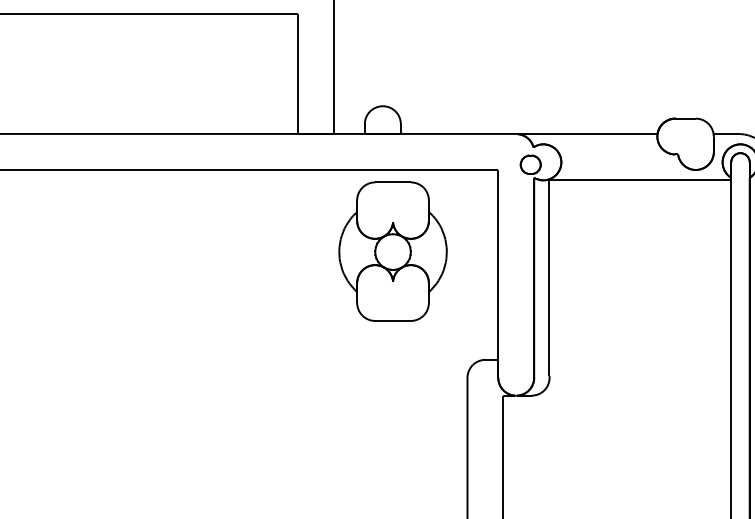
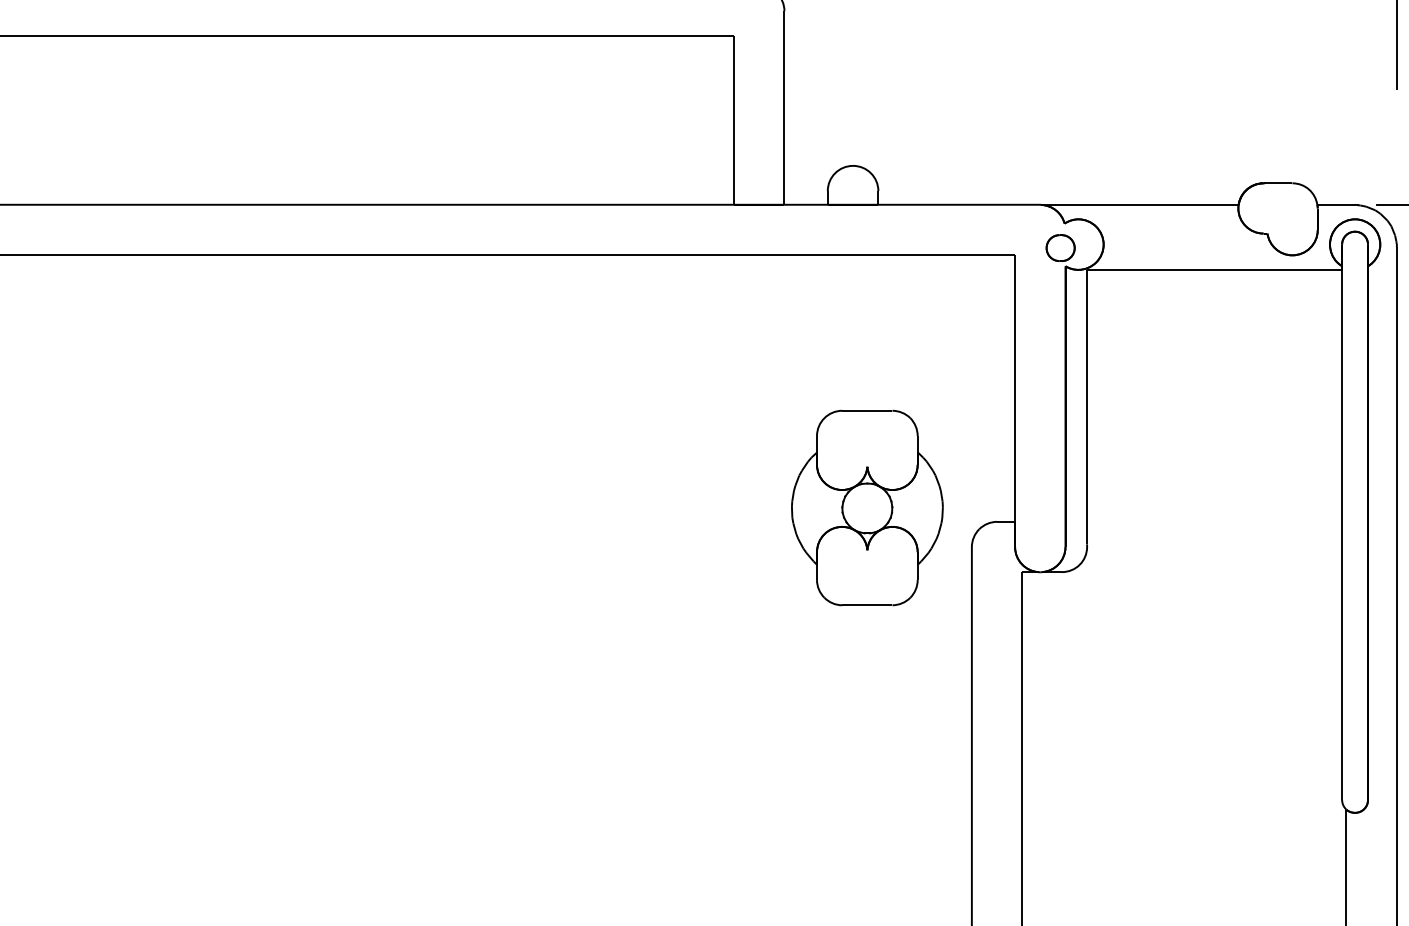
part: (393, 251) -> (867, 507), moved

